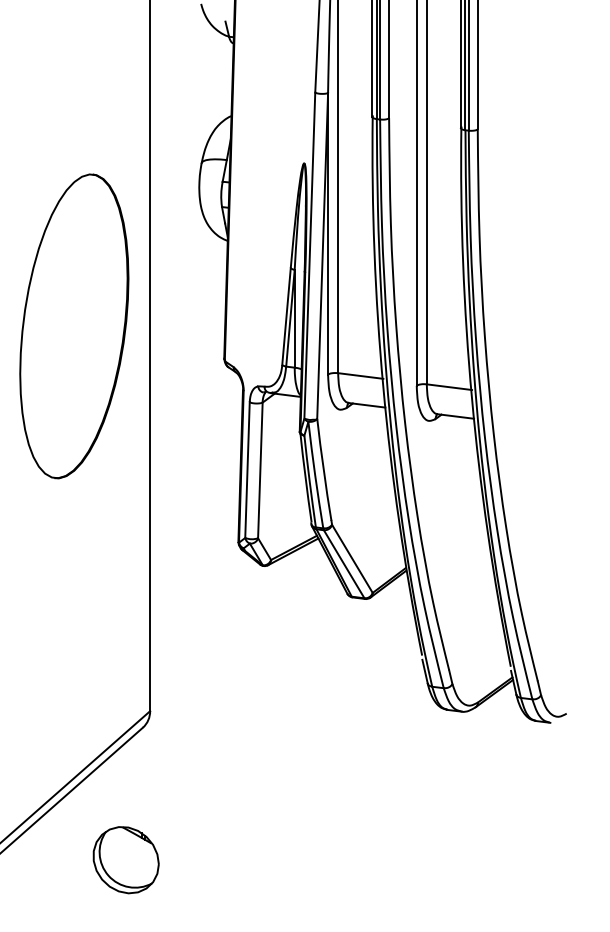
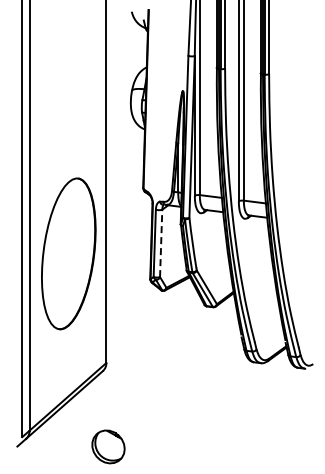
part: (73, 325) -> (68, 253), moved
line: (261, 470) -> (161, 243), solid -> dashed
part: (126, 859) -> (108, 446), moved

